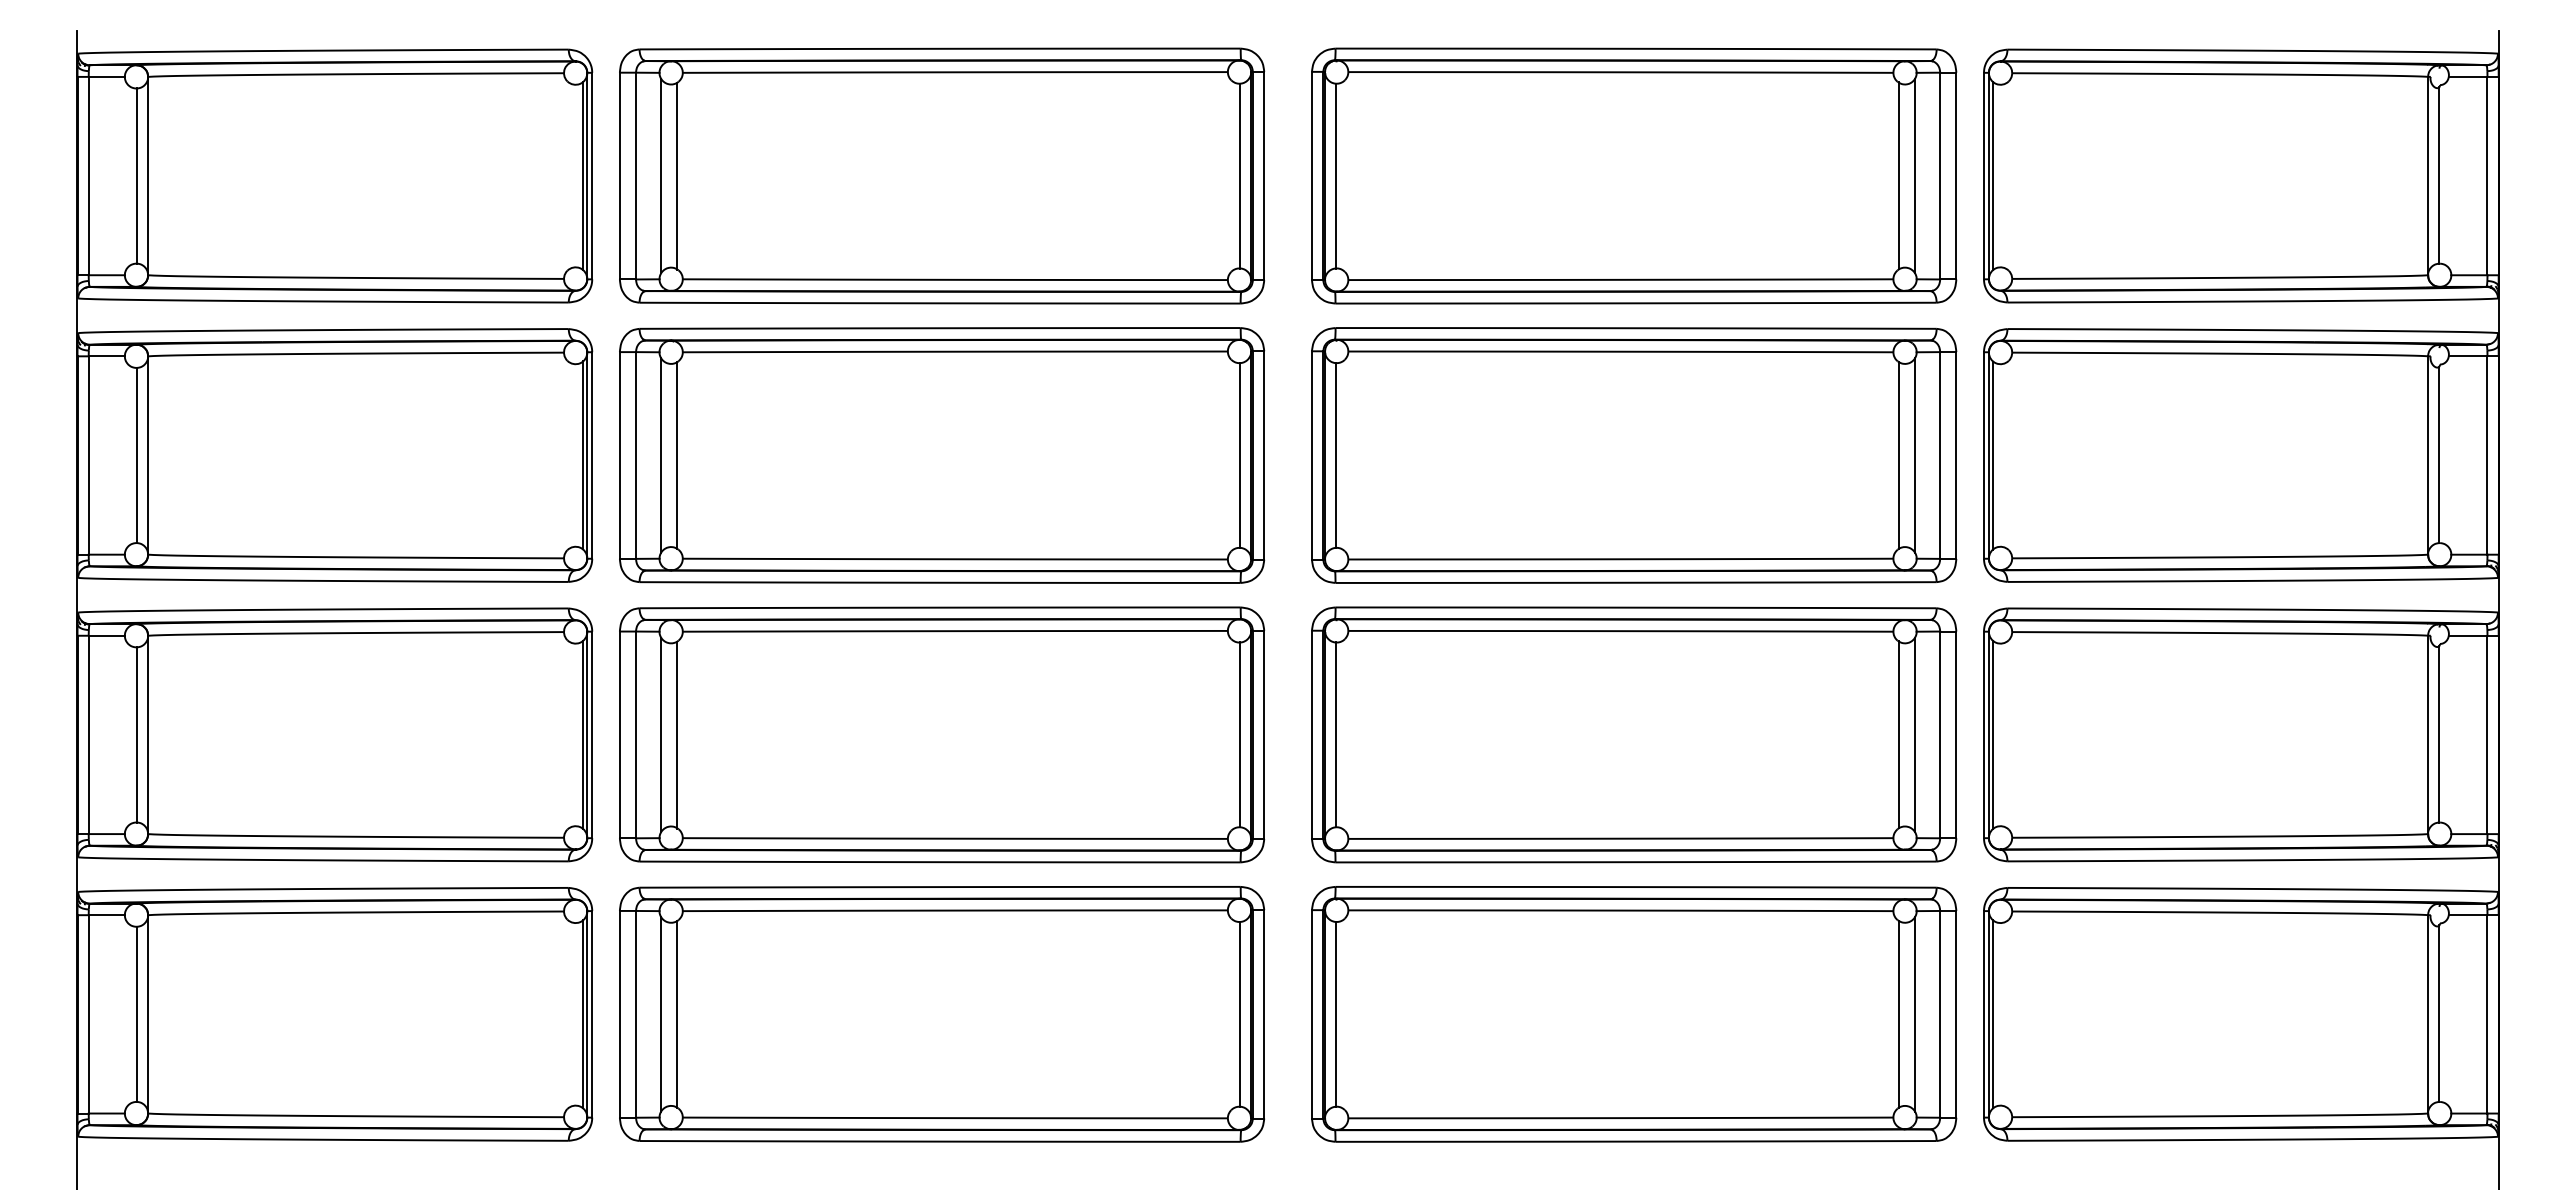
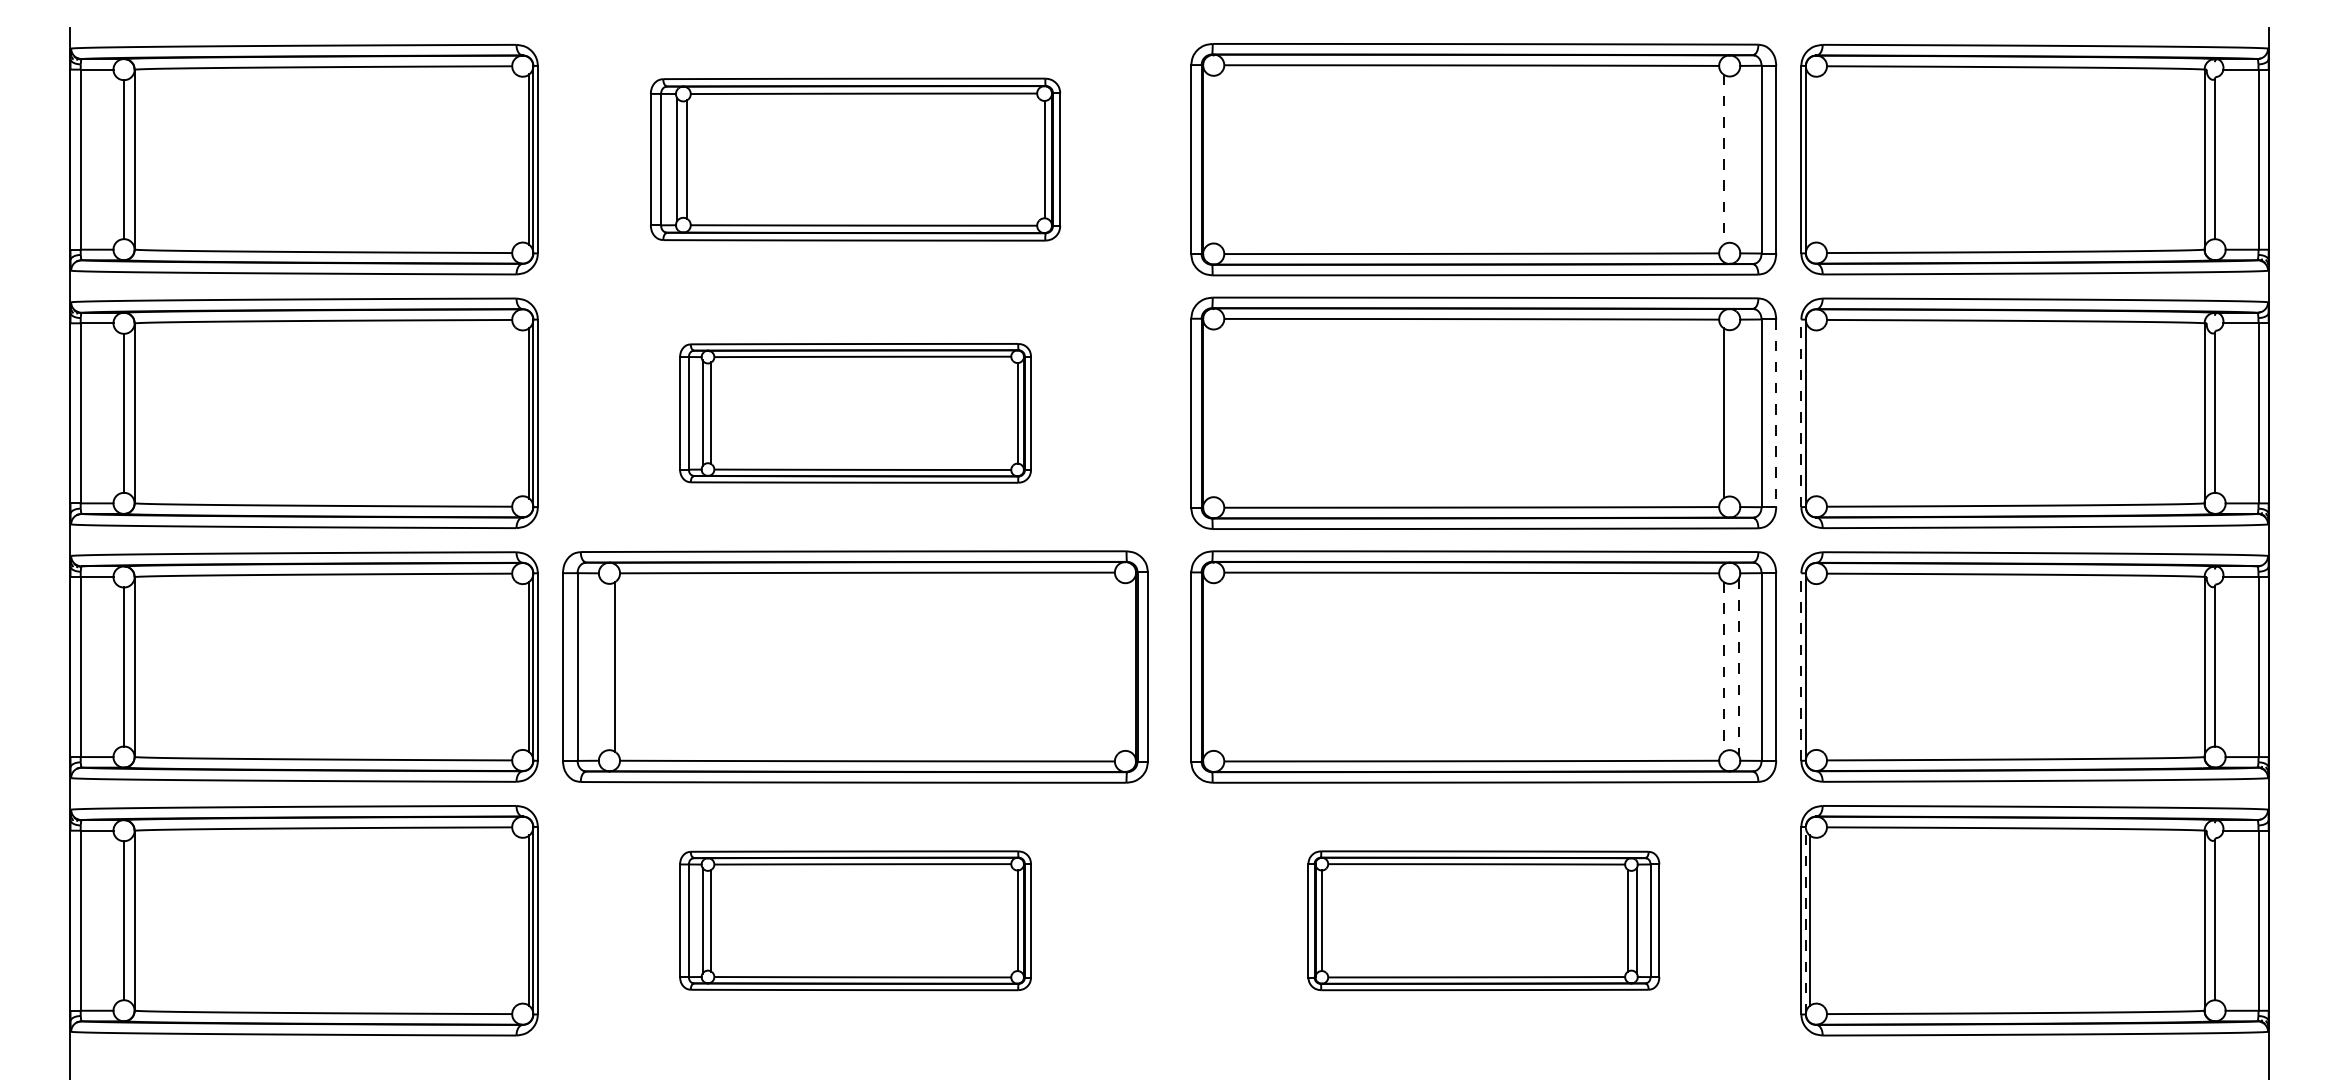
part: (942, 175) -> (855, 159), size x0.7
line: (1336, 175) -> (1213, 159), removed
line: (1914, 175) -> (1738, 159), removed
line: (1898, 176) -> (1723, 160), solid -> dashed
line: (1993, 176) -> (1810, 160), removed
part: (942, 455) -> (855, 413), size x0.6
line: (1336, 455) -> (1213, 413), removed
line: (1914, 455) -> (1738, 413), removed
line: (1983, 455) -> (1800, 413), solid -> dashed
line: (1993, 455) -> (1810, 413), removed
line: (1956, 456) -> (1776, 414), solid -> dashed
line: (661, 734) -> (600, 666), removed
line: (1240, 734) -> (1126, 666), removed
line: (1336, 734) -> (1213, 666), removed
line: (1983, 734) -> (1800, 666), solid -> dashed
line: (1993, 734) -> (1810, 666), removed
line: (1898, 735) -> (1723, 667), solid -> dashed
line: (1914, 735) -> (1738, 667), solid -> dashed
line: (1988, 1013) -> (1805, 919), solid -> dashed
part: (942, 1014) -> (855, 920), size x0.6
part: (1634, 1014) -> (1484, 920), size x0.6

